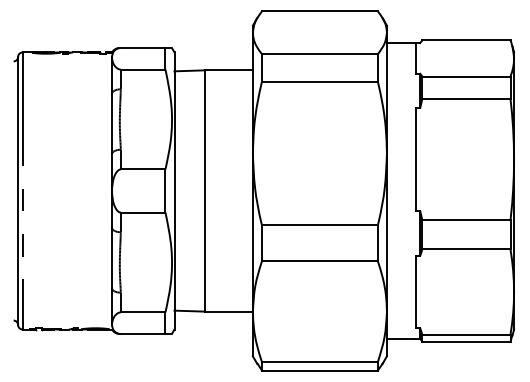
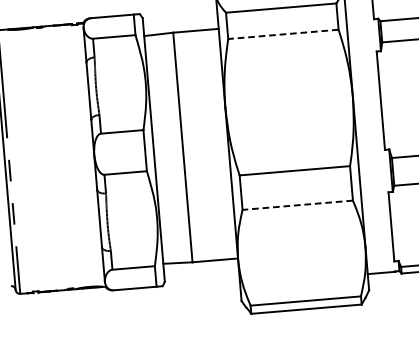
line: (319, 81) -> (282, 34), solid -> dashed
line: (319, 261) -> (297, 205), solid -> dashed

